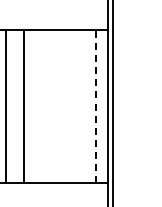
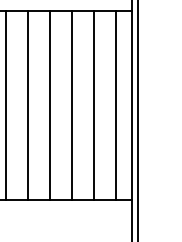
line: (41, 106) -> (49, 105), added
line: (59, 106) -> (71, 105), added
line: (77, 106) -> (93, 105), added
line: (95, 106) -> (115, 105), dashed -> solid

